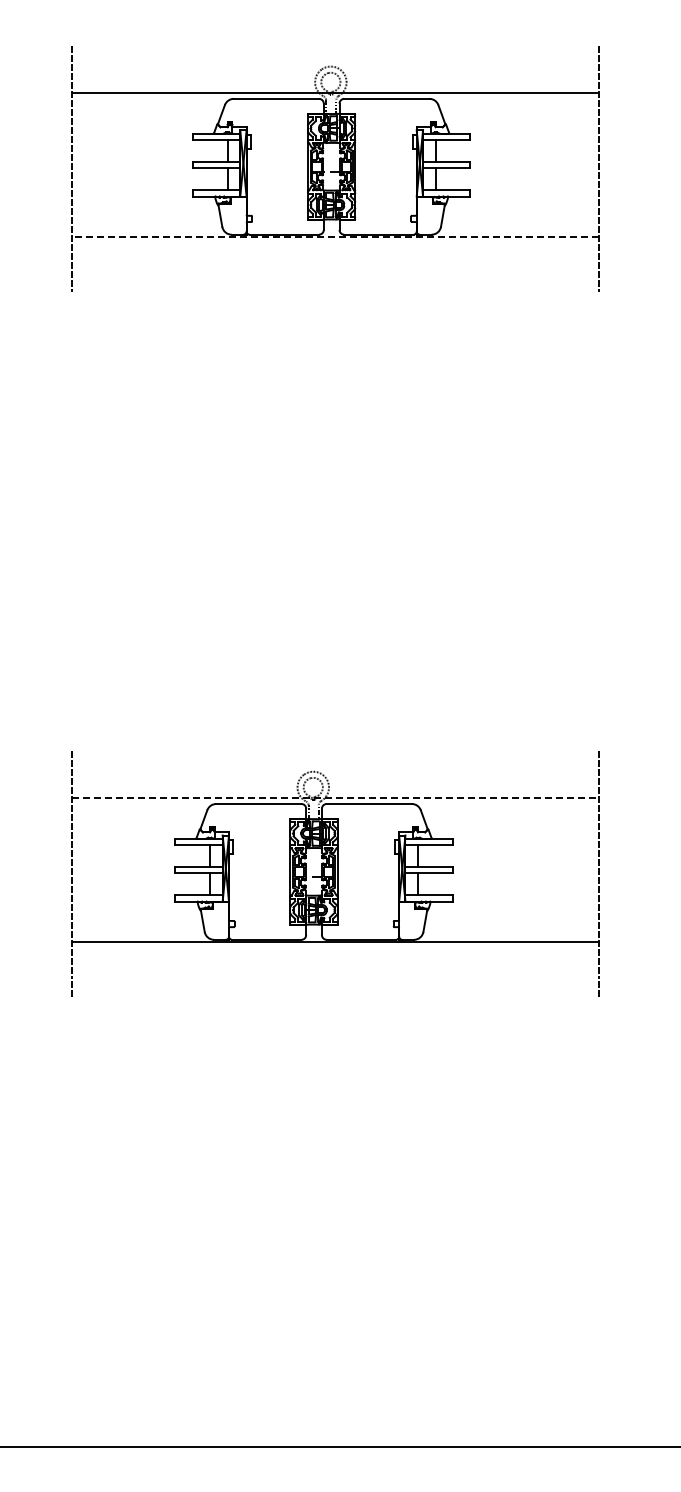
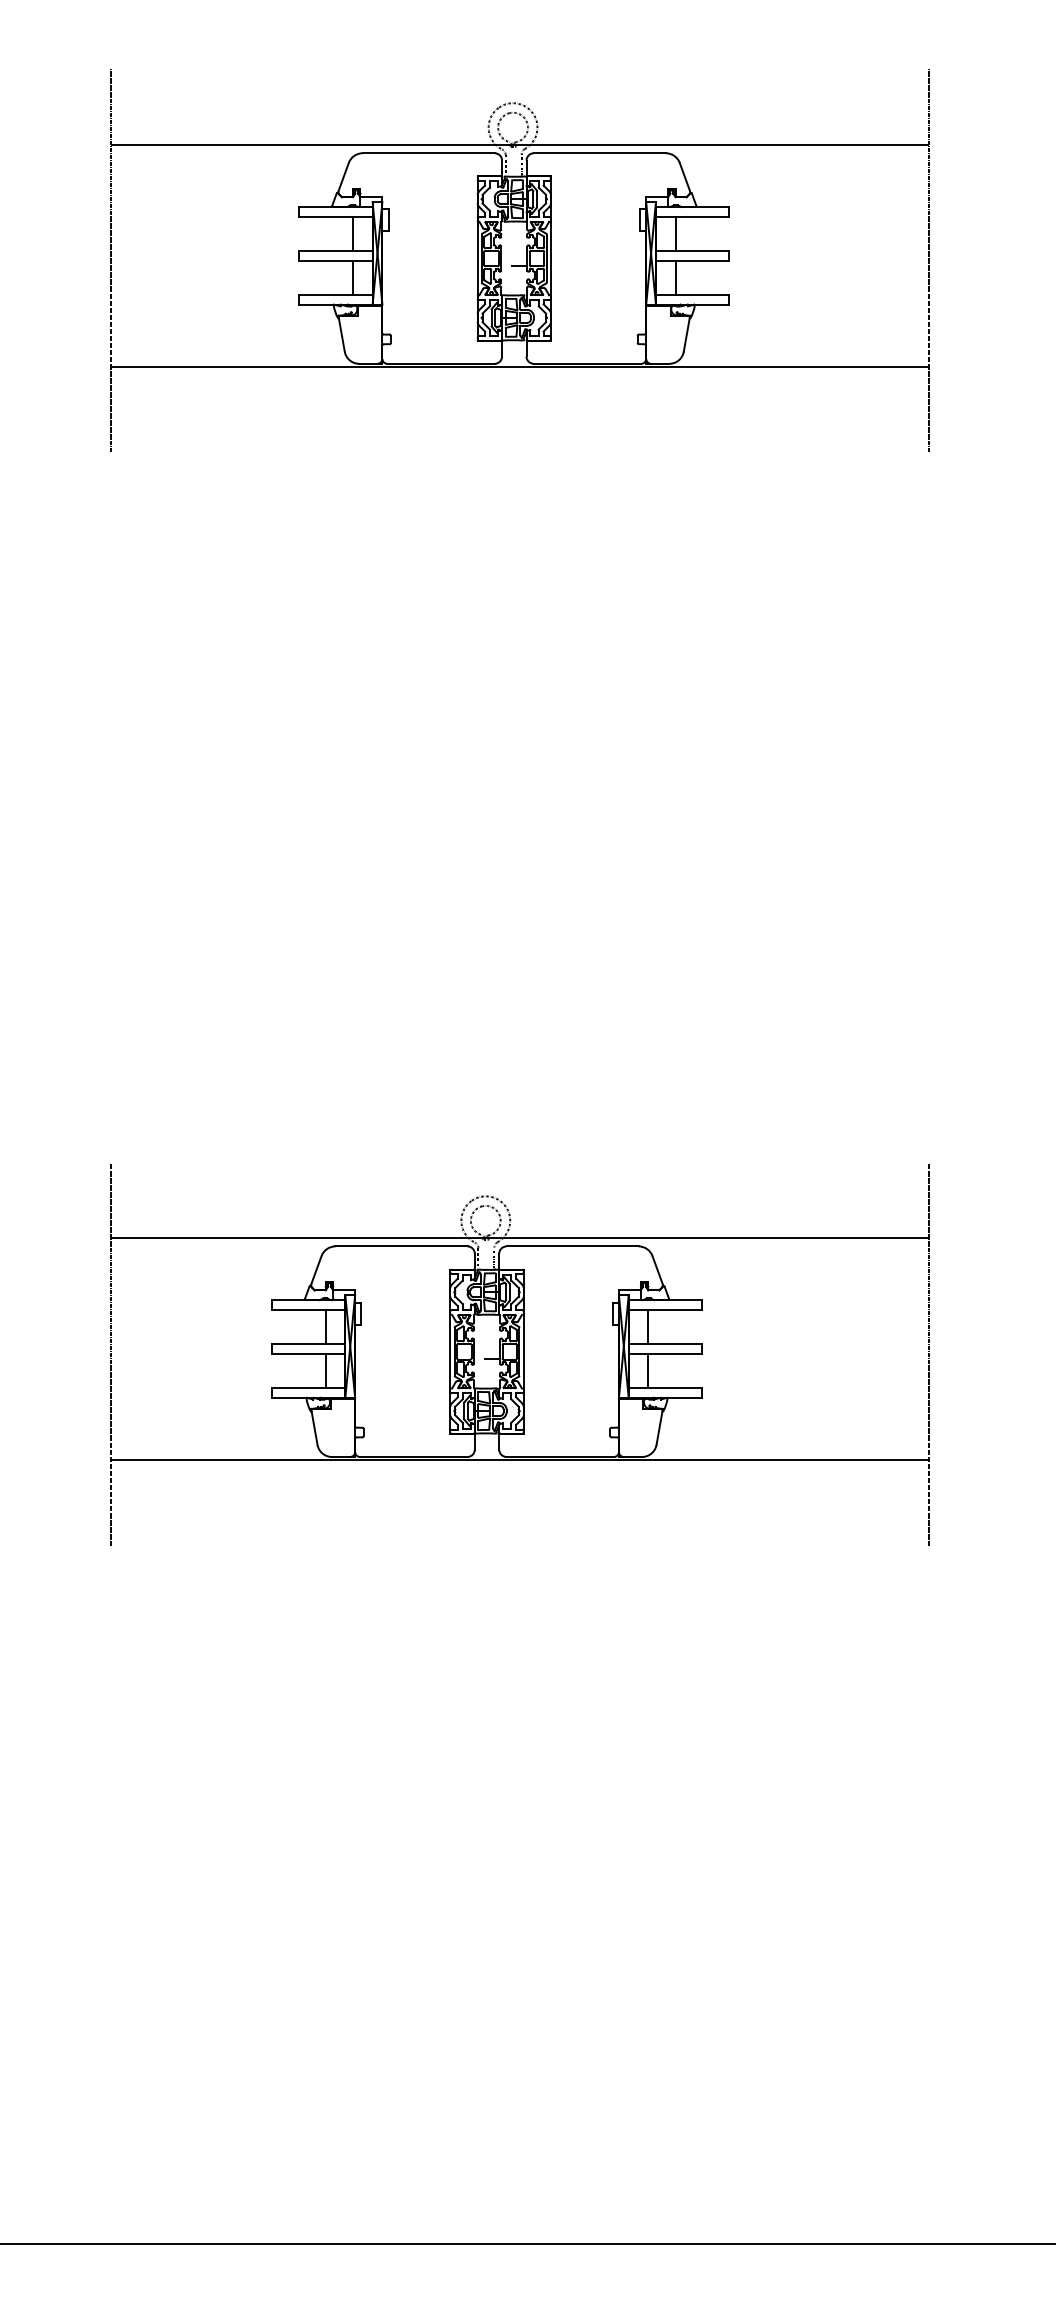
line: (335, 236) -> (520, 366), dashed -> solid
line: (335, 798) -> (520, 1237), dashed -> solid

